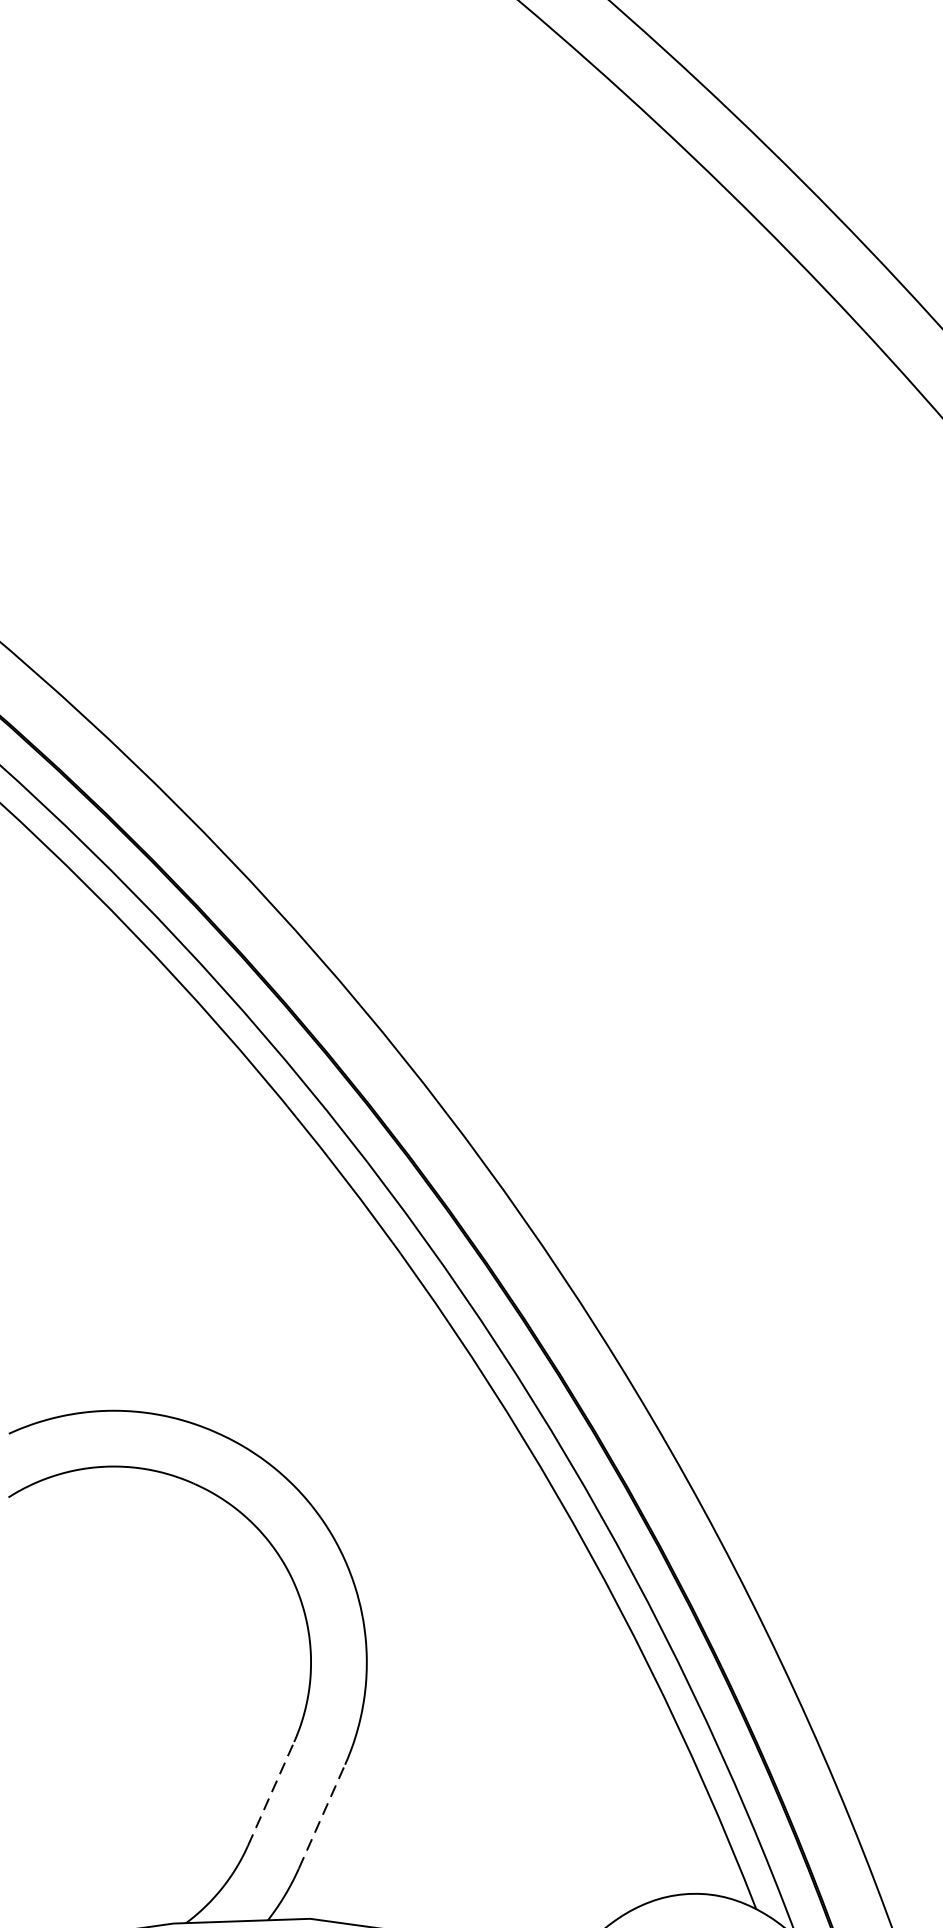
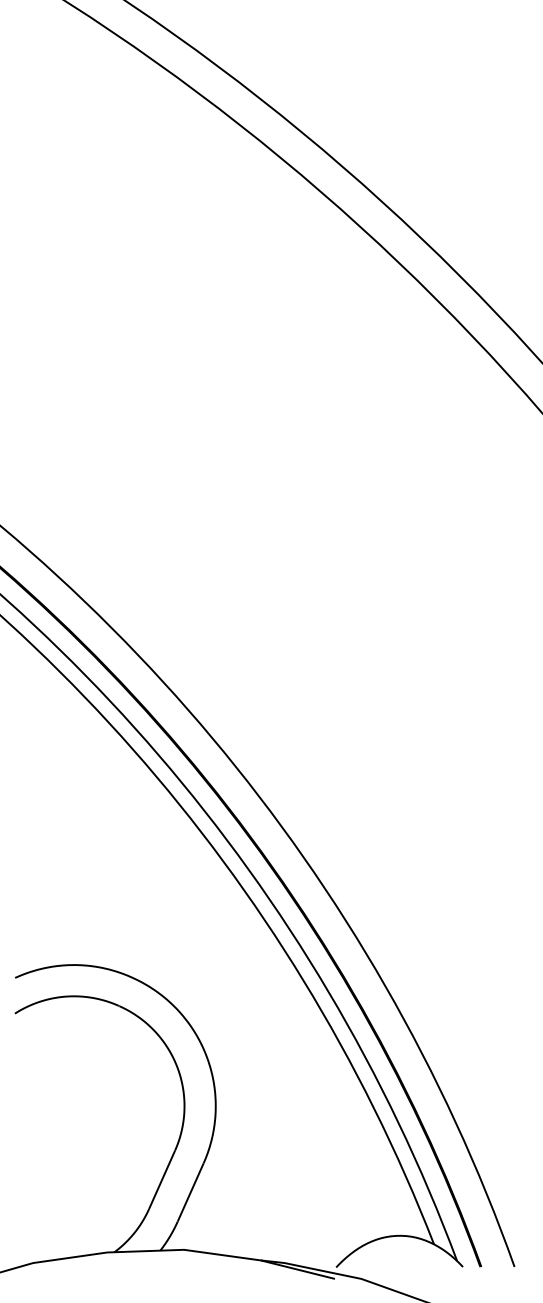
line: (271, 1793) -> (162, 1179), dashed -> solid
line: (321, 1816) -> (190, 1192), dashed -> solid

